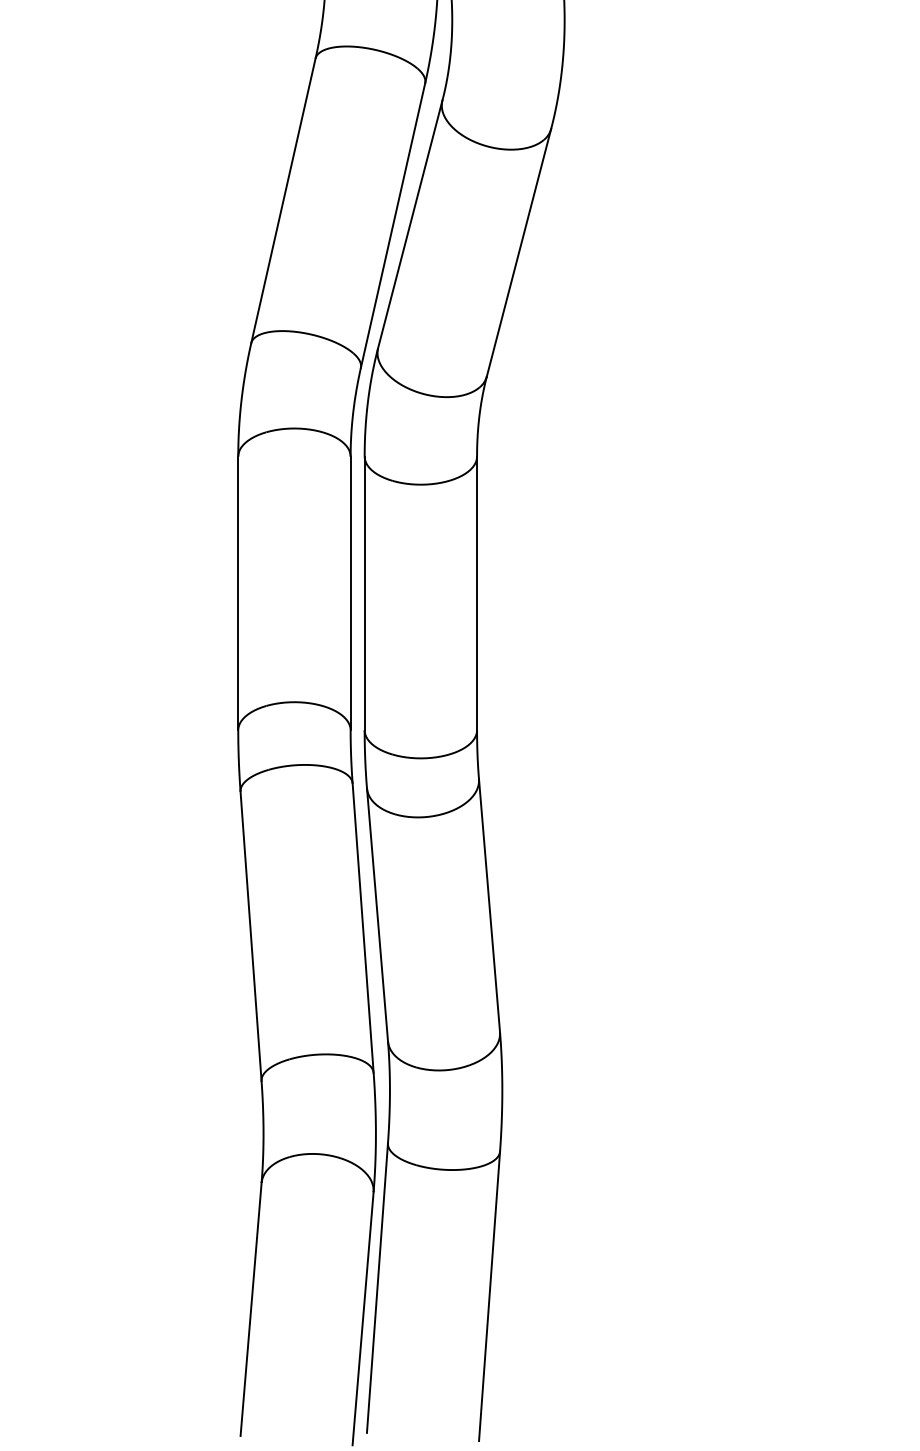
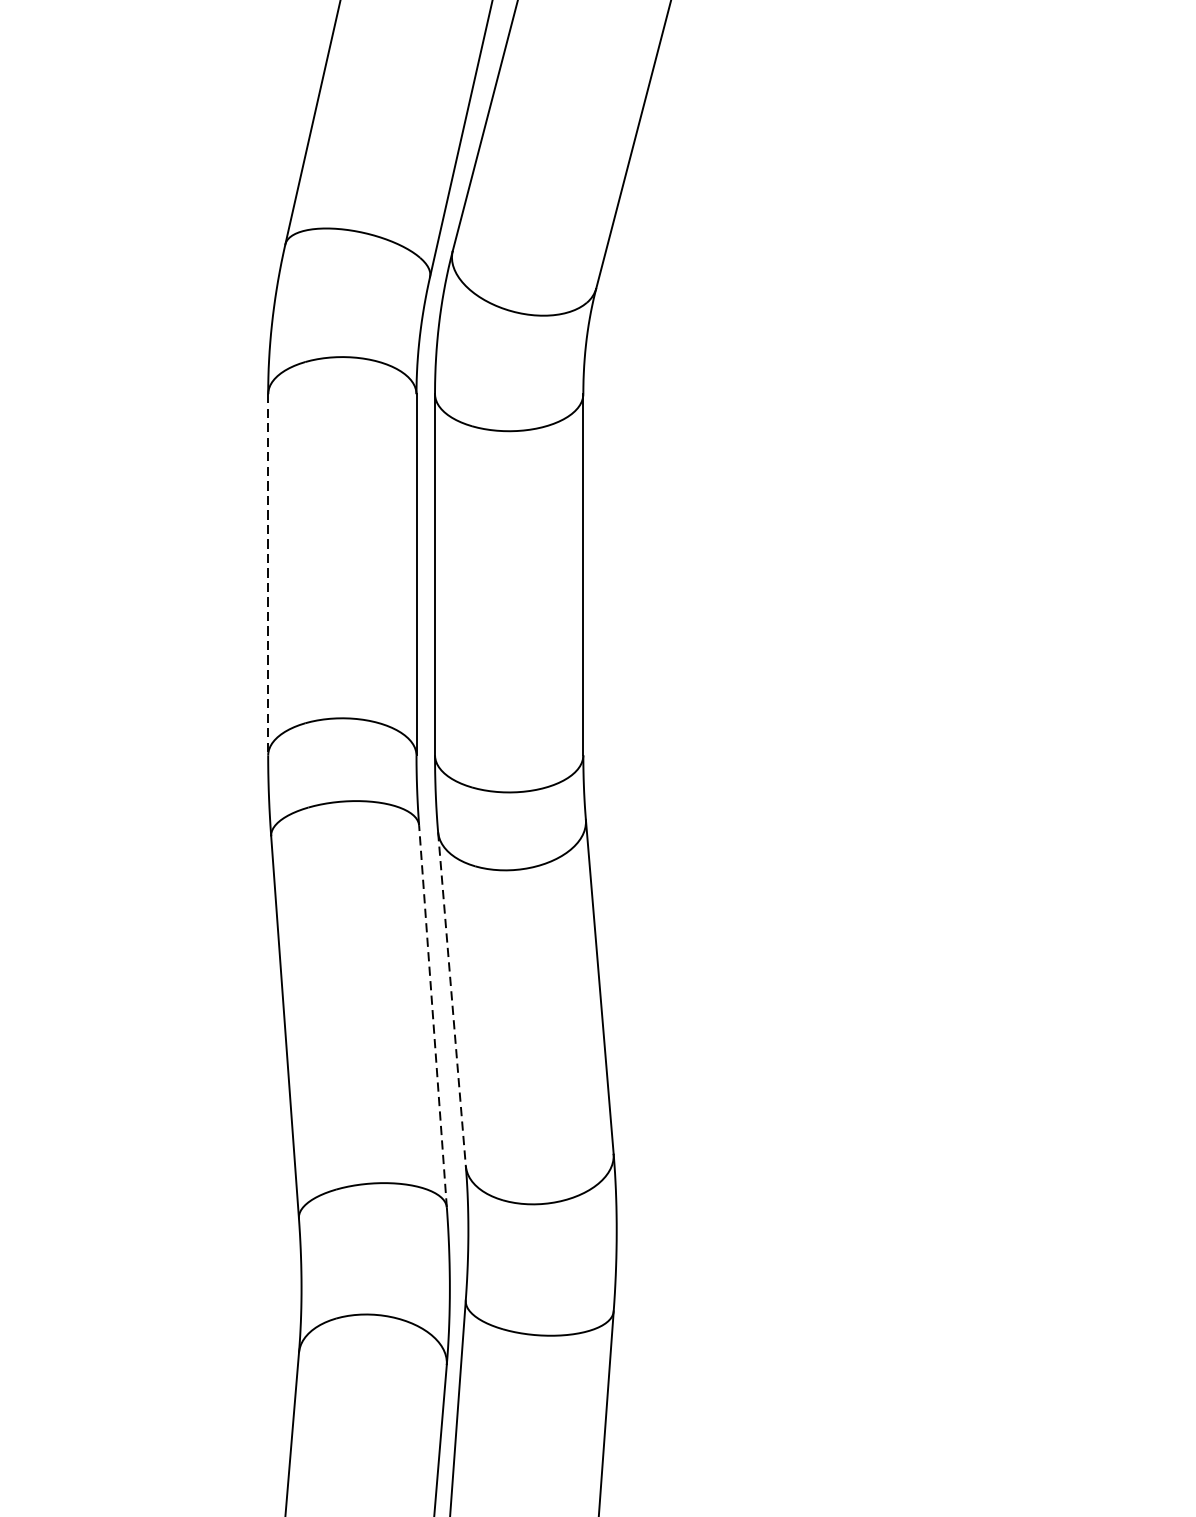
line: (238, 593) -> (268, 574), solid -> dashed
line: (377, 914) -> (451, 998), solid -> dashed
line: (363, 927) -> (433, 1015), solid -> dashed

